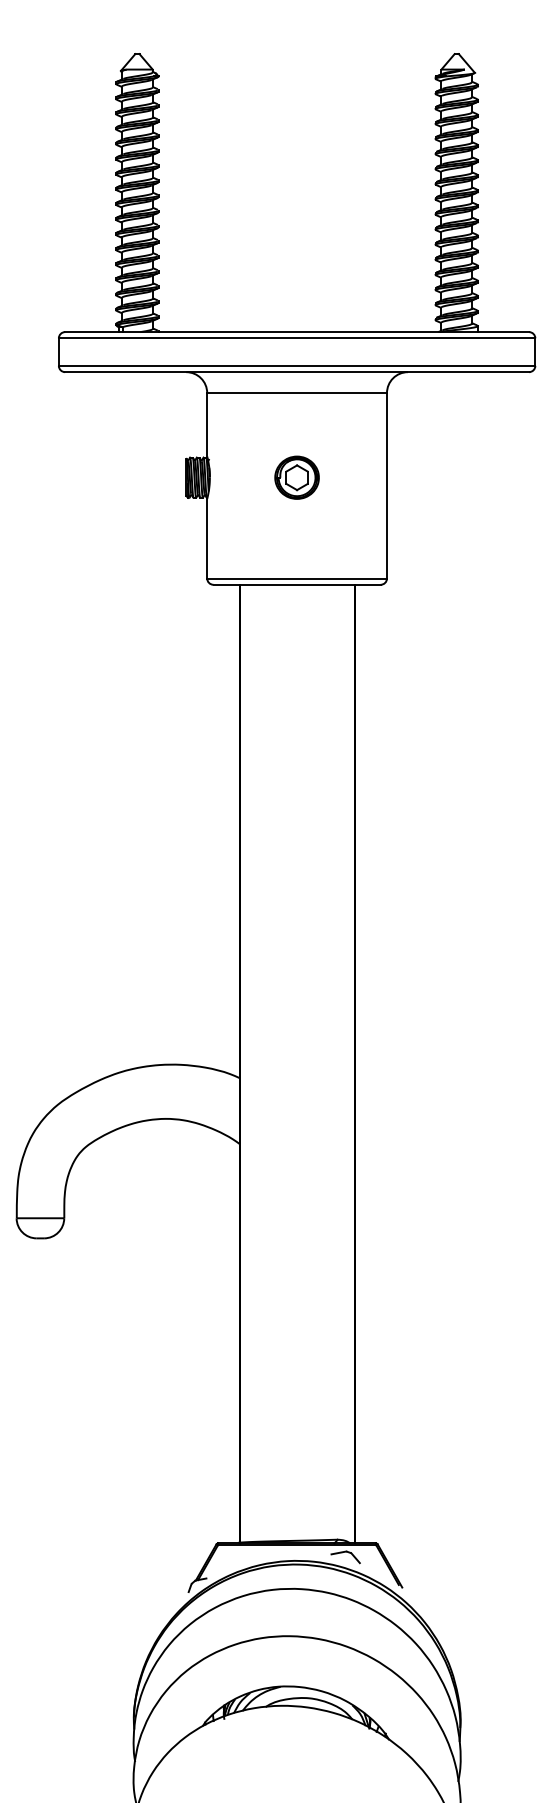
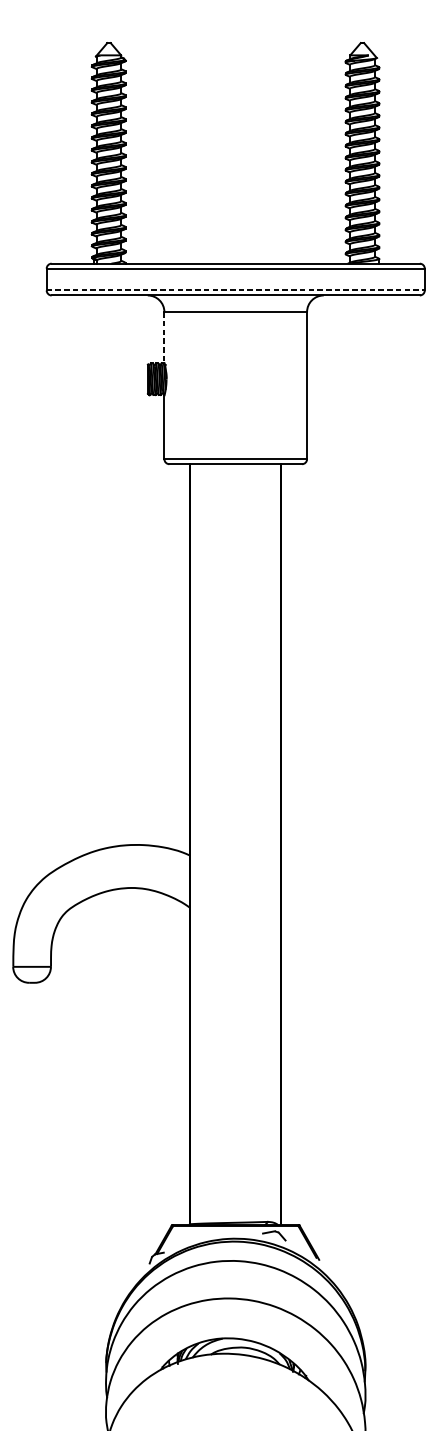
line: (297, 365) -> (236, 290), solid -> dashed
line: (207, 424) -> (164, 337), solid -> dashed
part: (296, 477) -> (235, 379), removed

